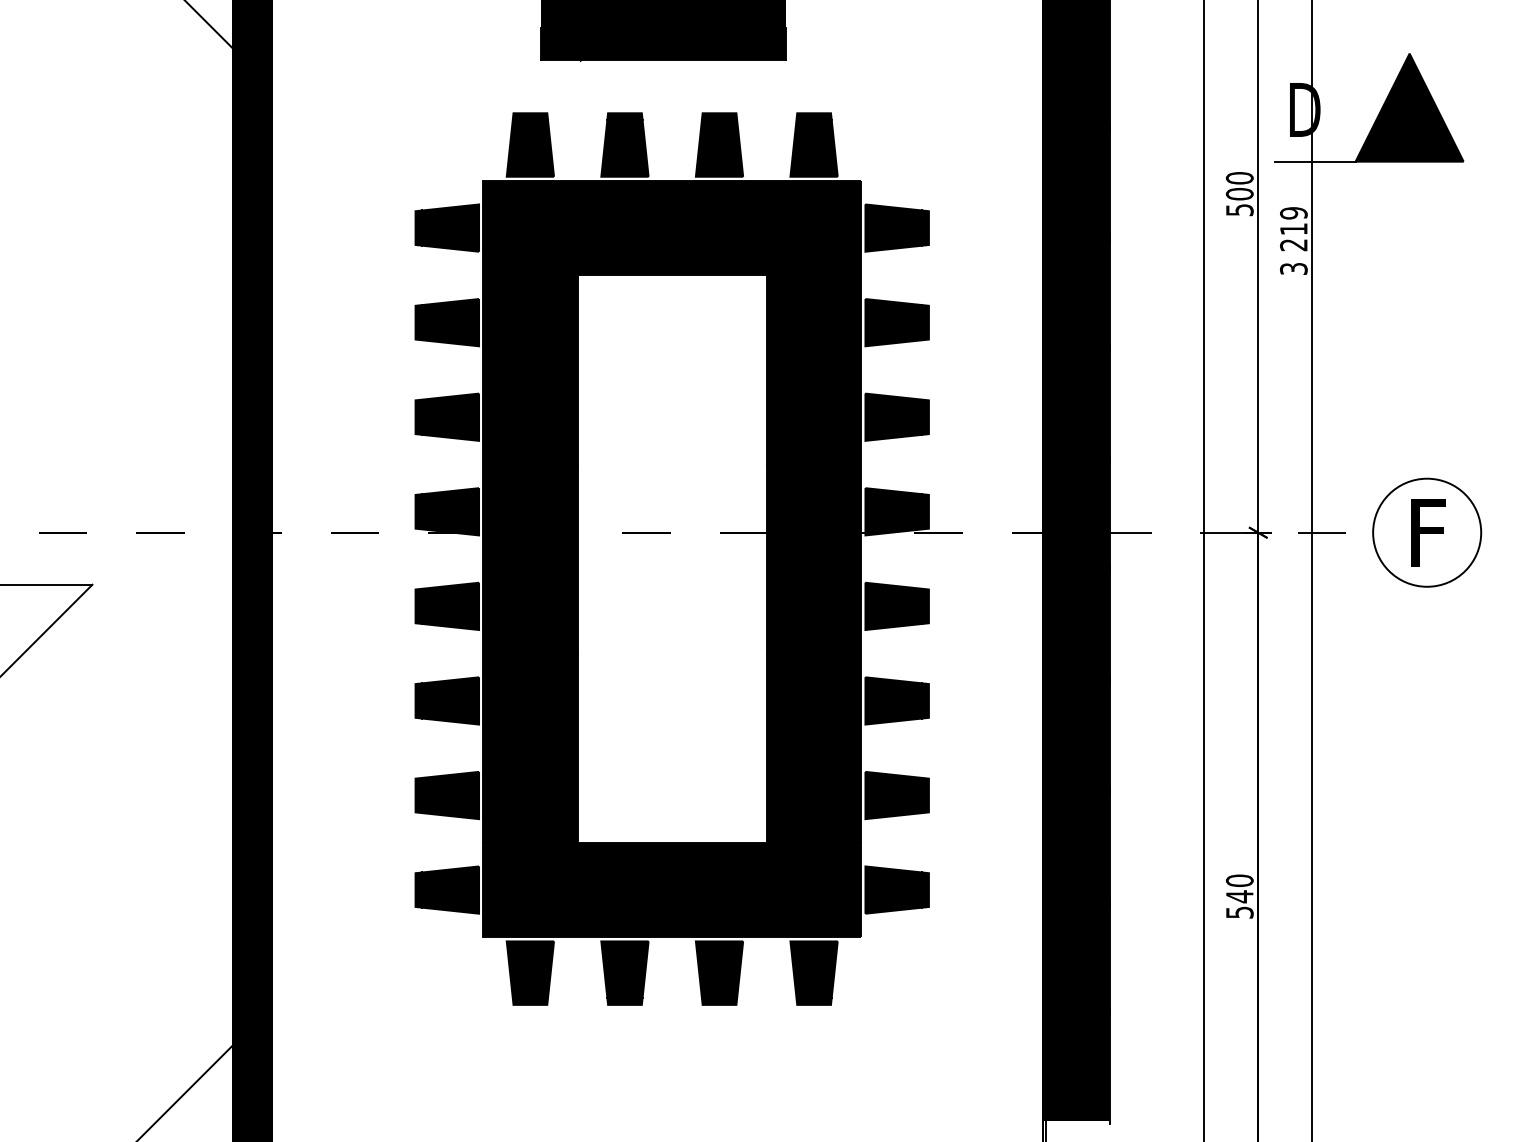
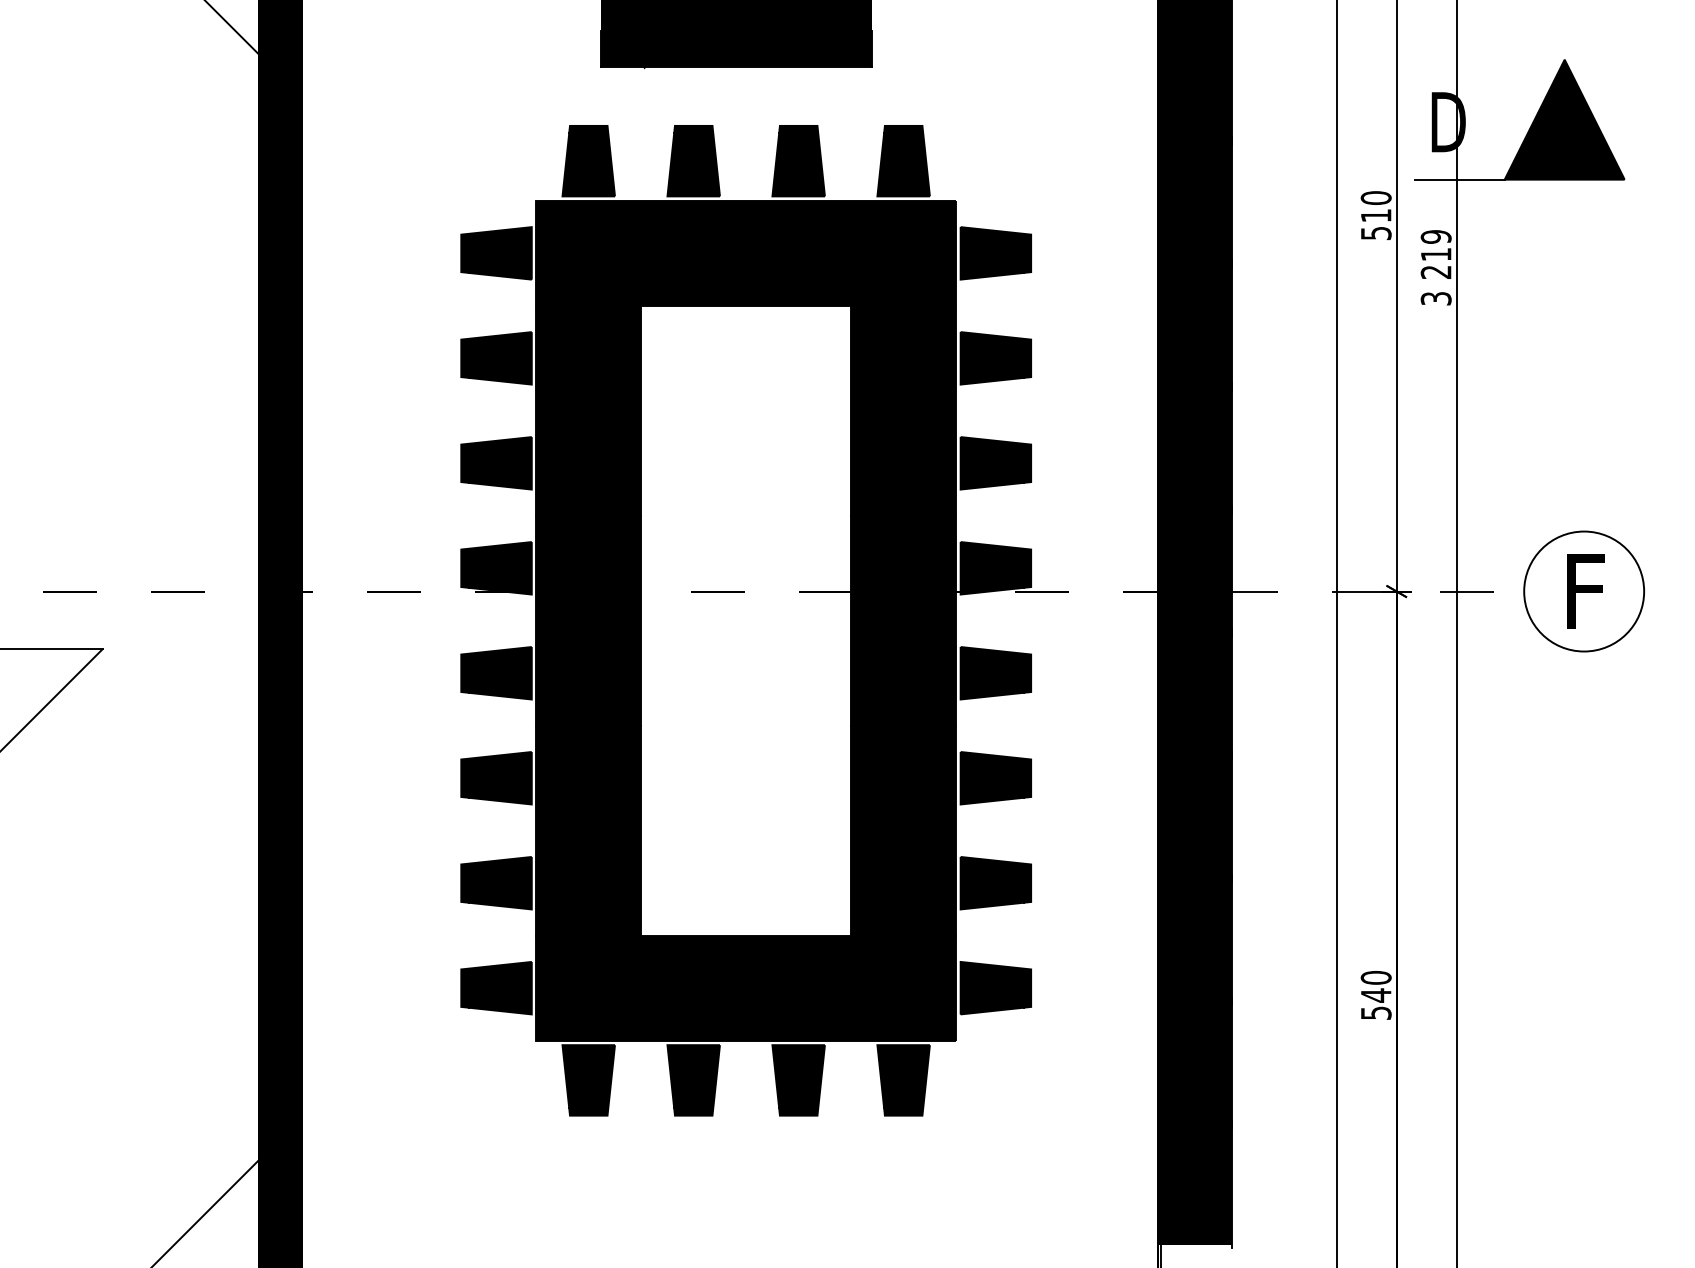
text: (1239, 193) -> (1375, 215), 500 -> 510

